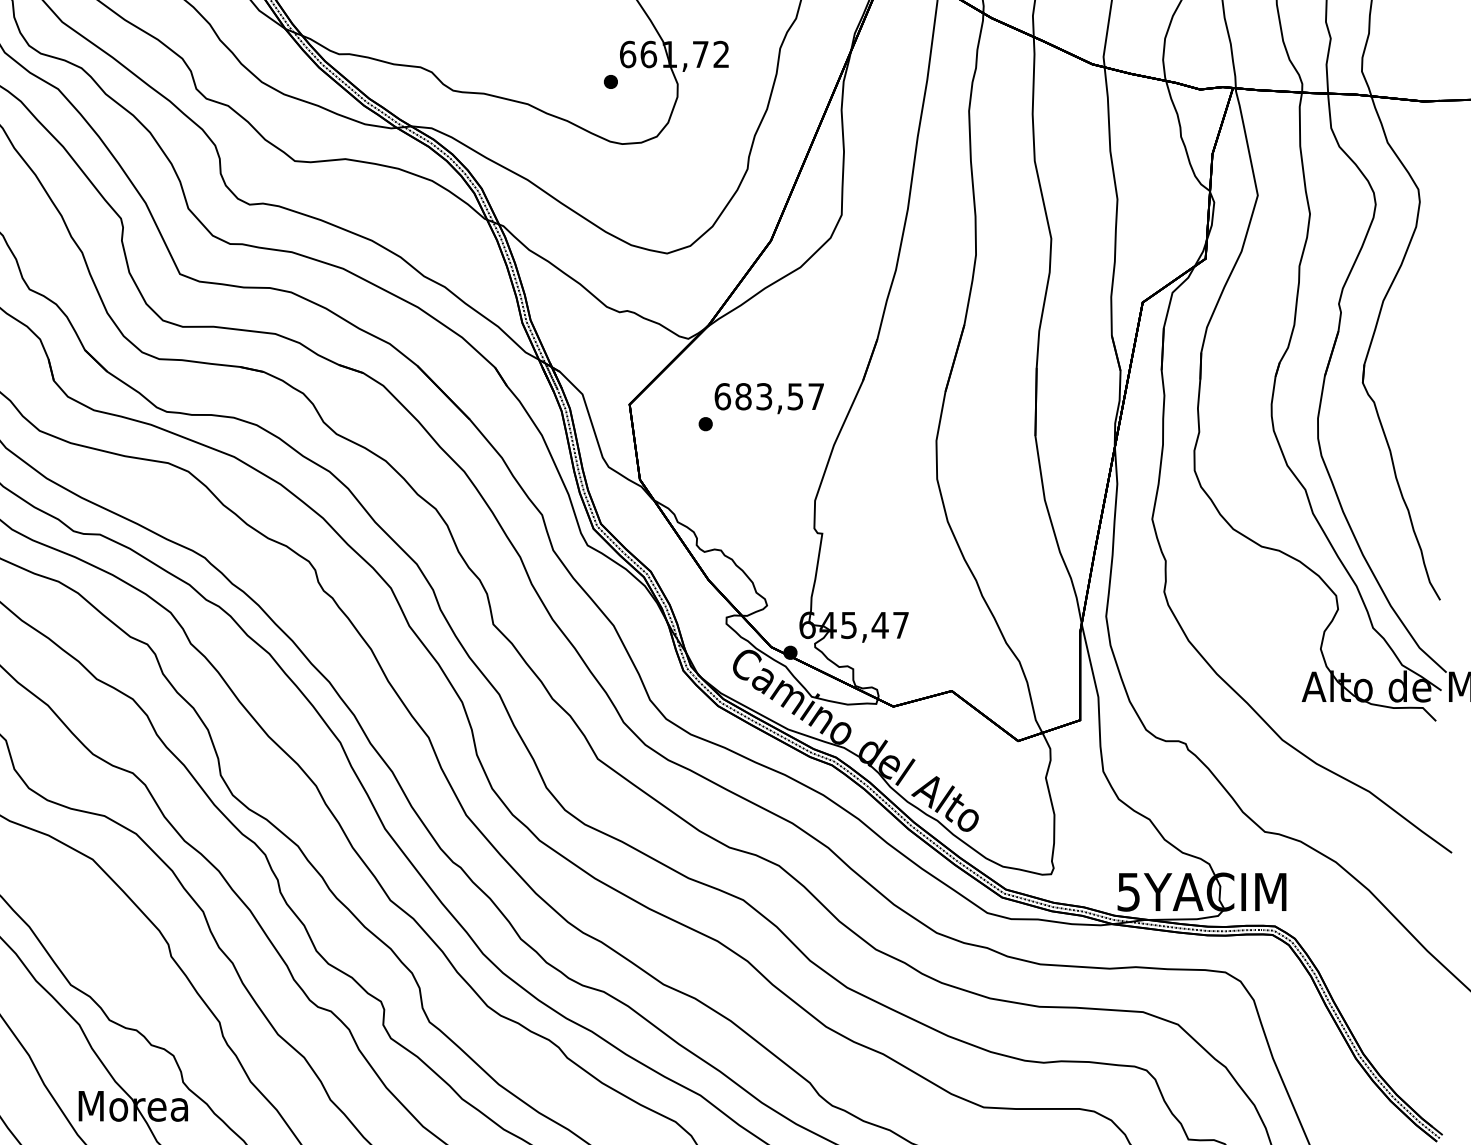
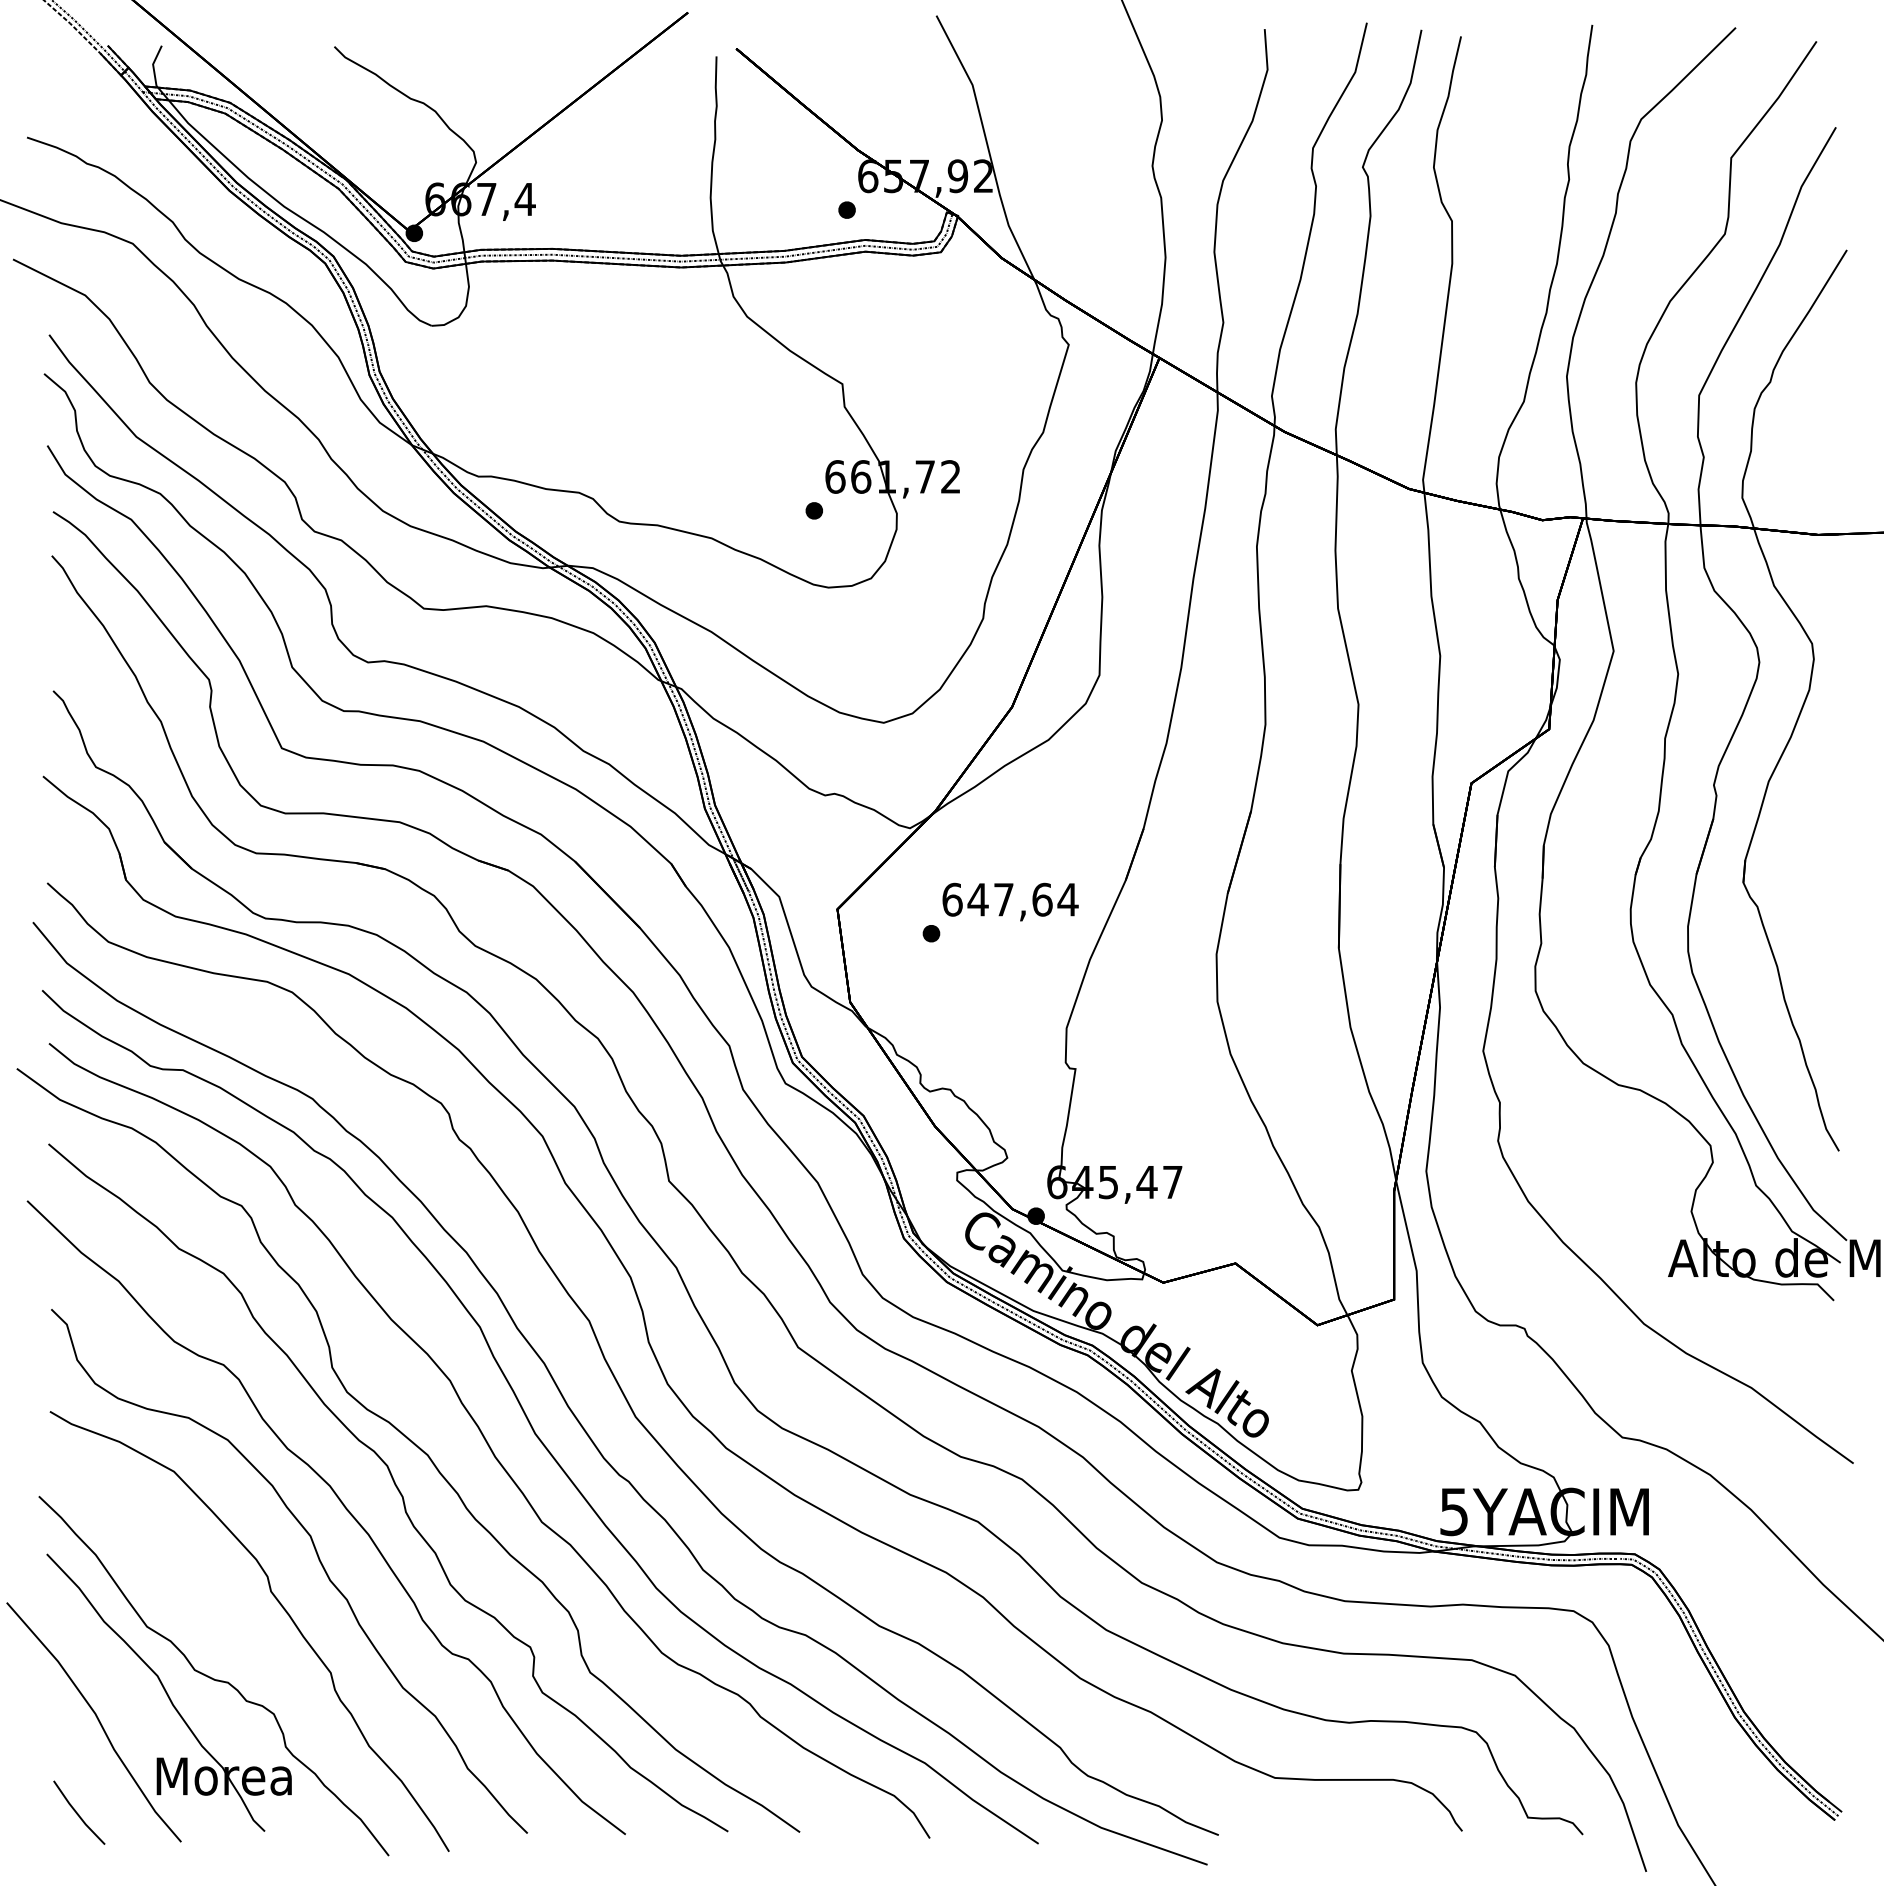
text: (779, 396) -> (1022, 899), 683,57 -> 647,64

